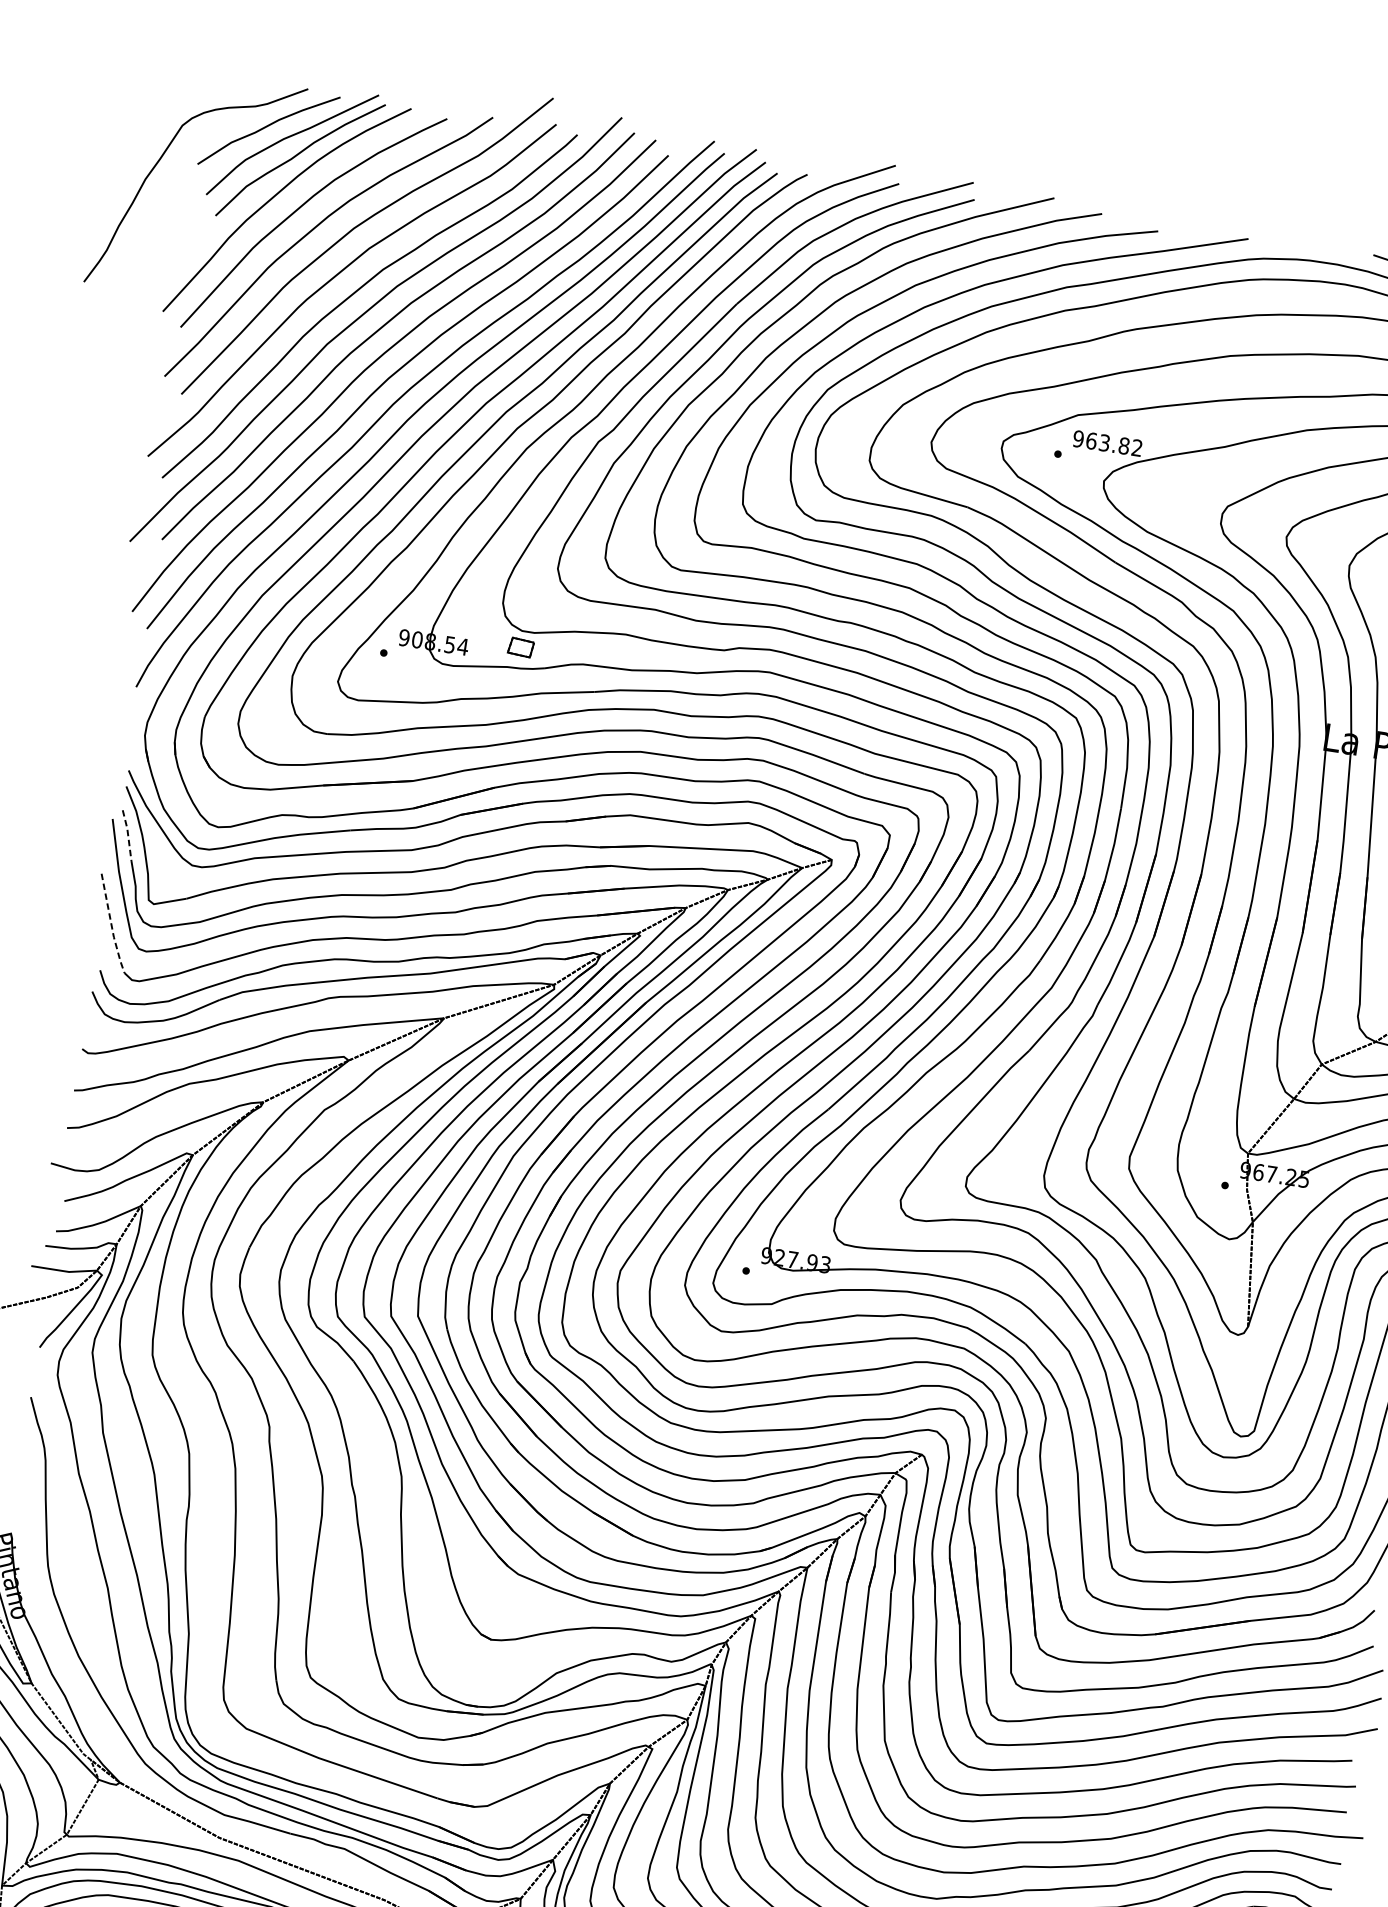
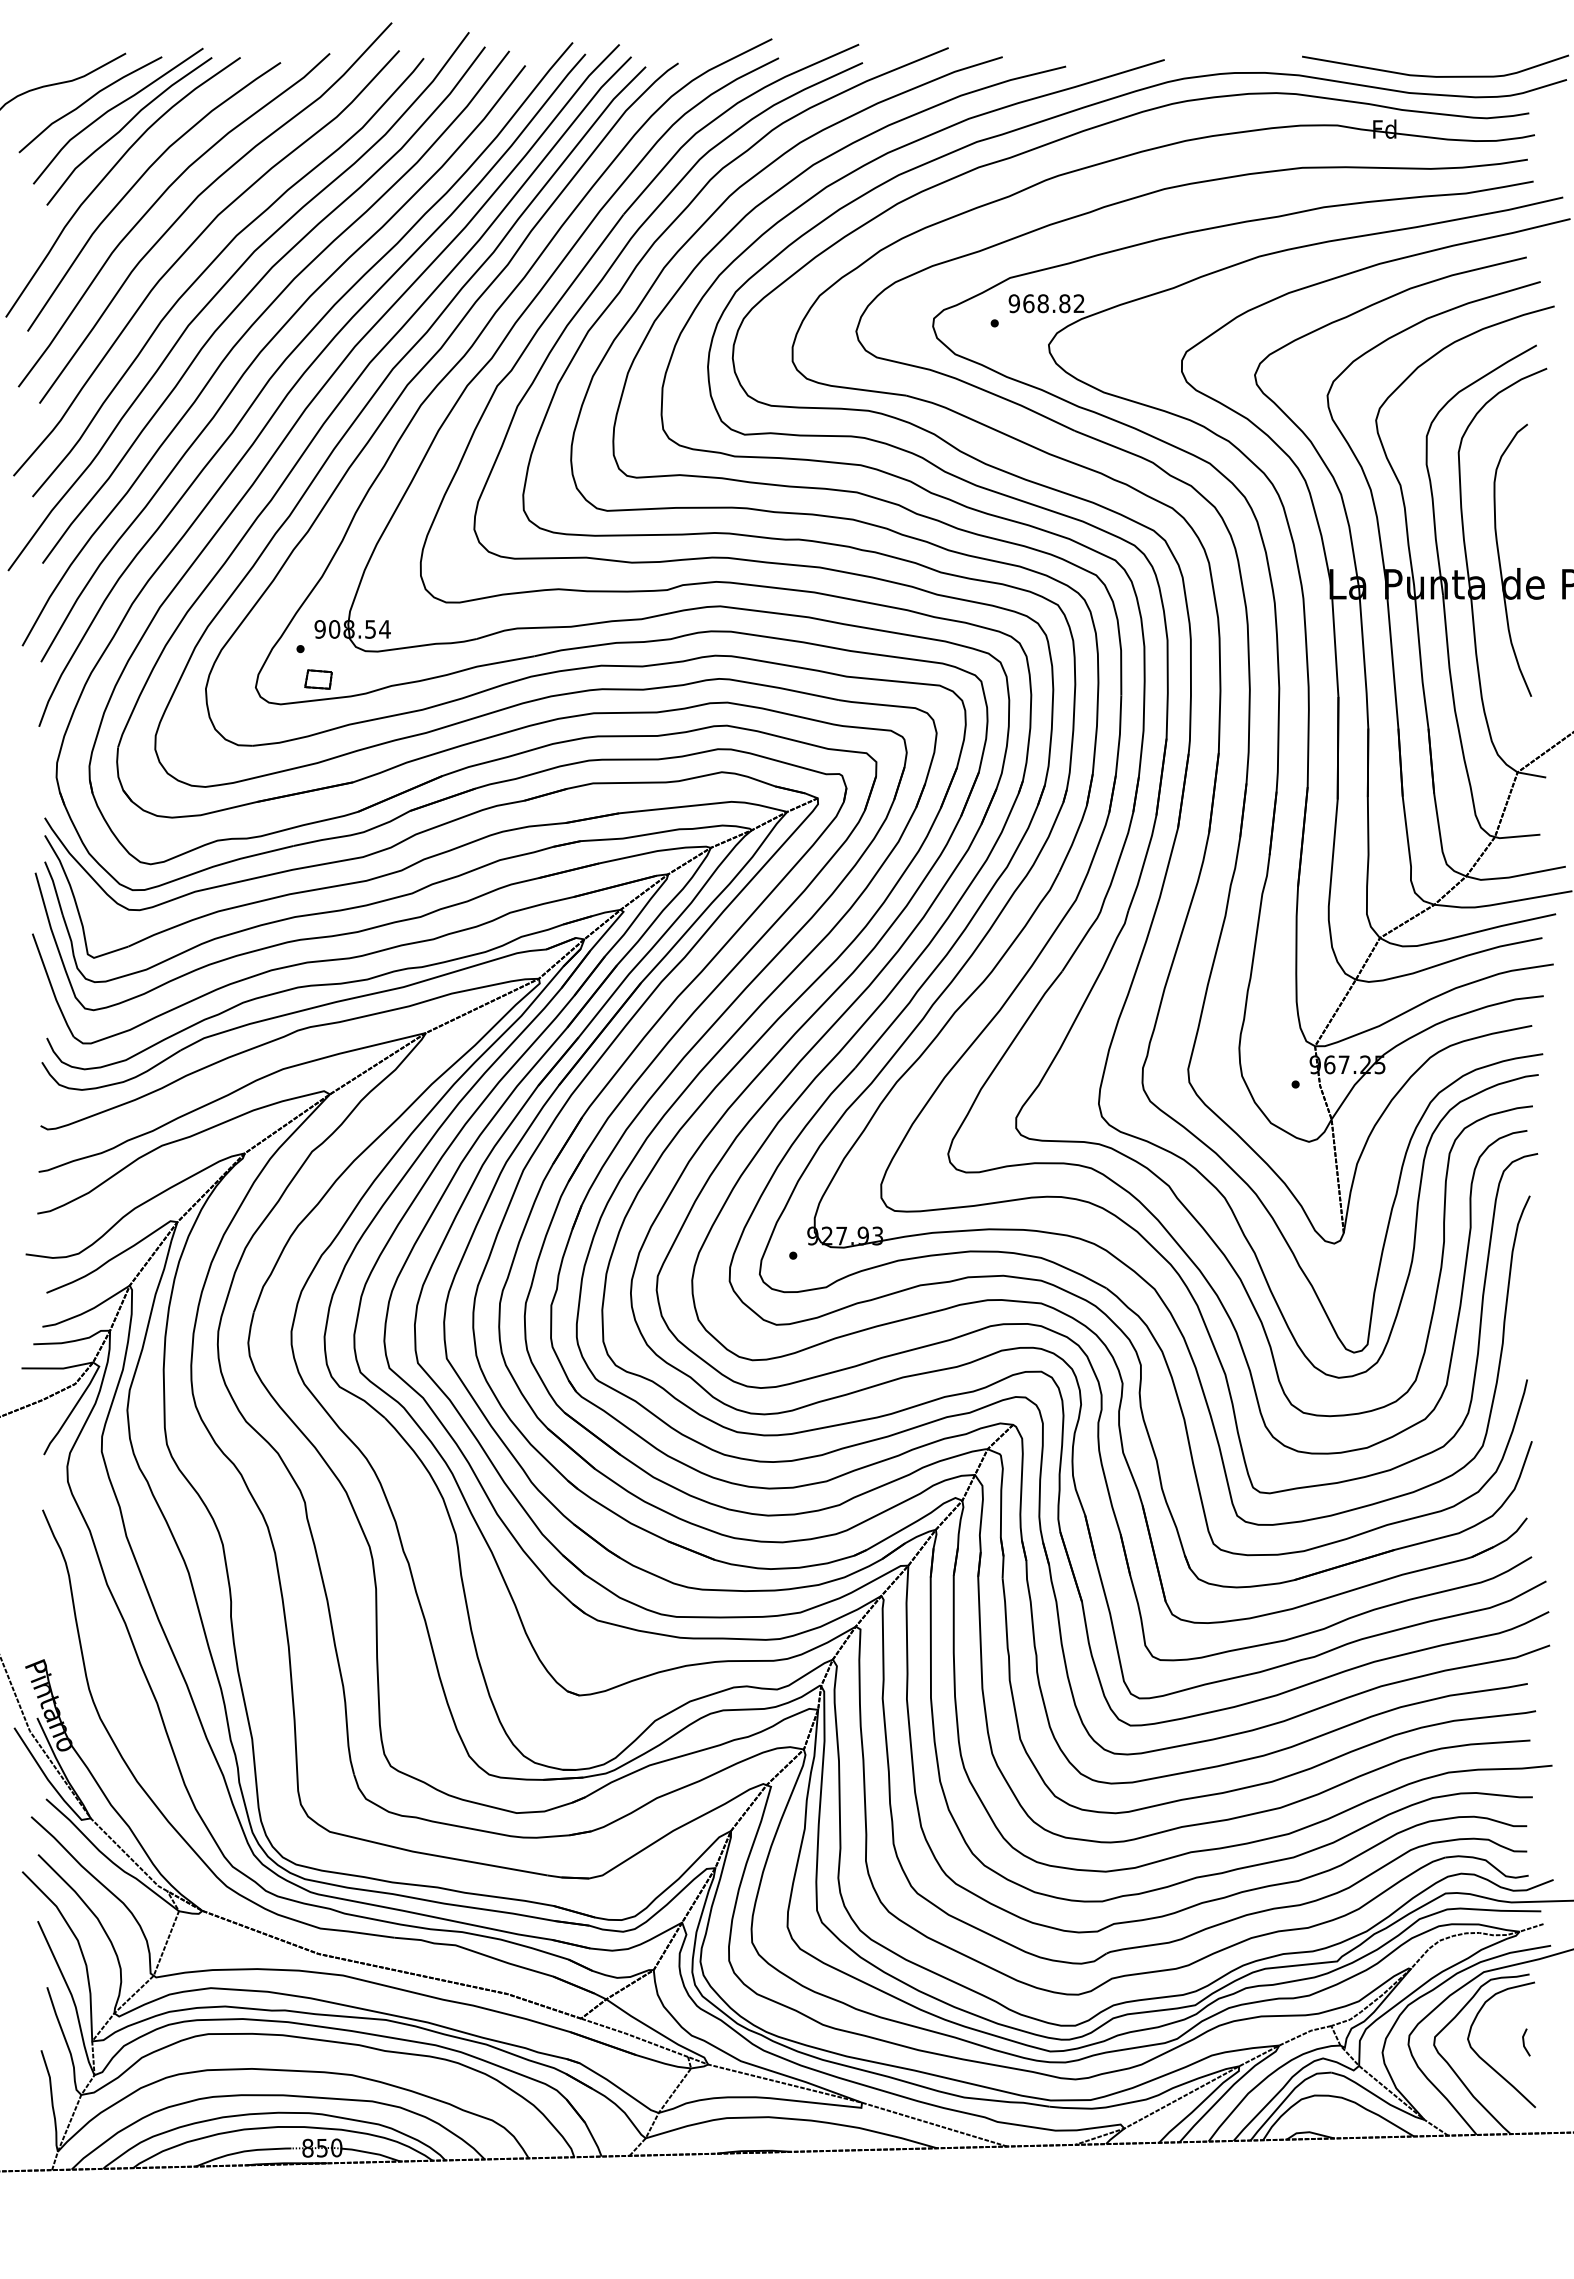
text: (1103, 442) -> (1042, 303), 963.82 -> 968.82
part: (520, 647) -> (318, 679), moved
line: (127, 834) -> (54, 887), dashed -> solid
line: (111, 925) -> (51, 987), dashed -> solid

